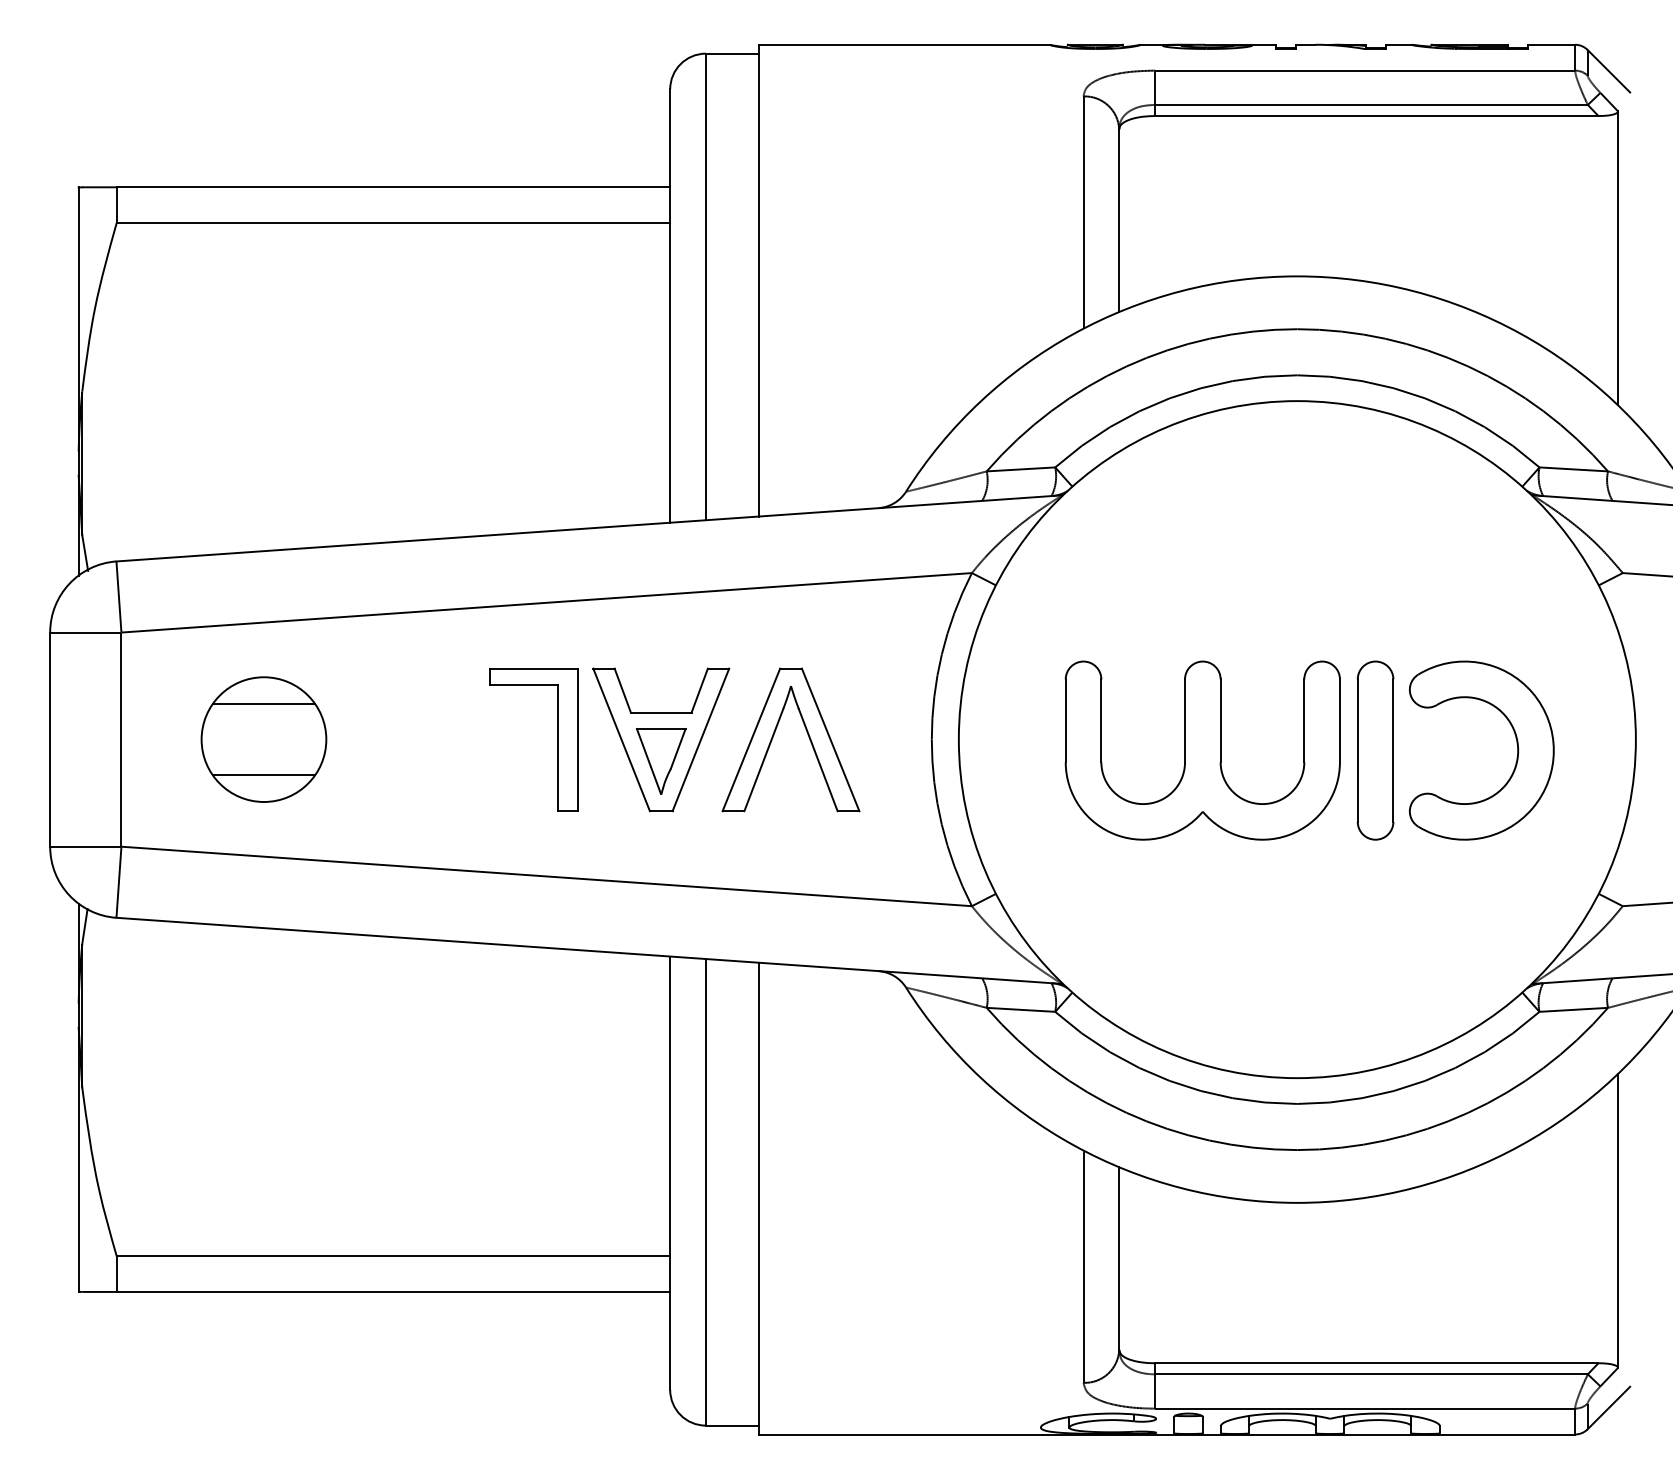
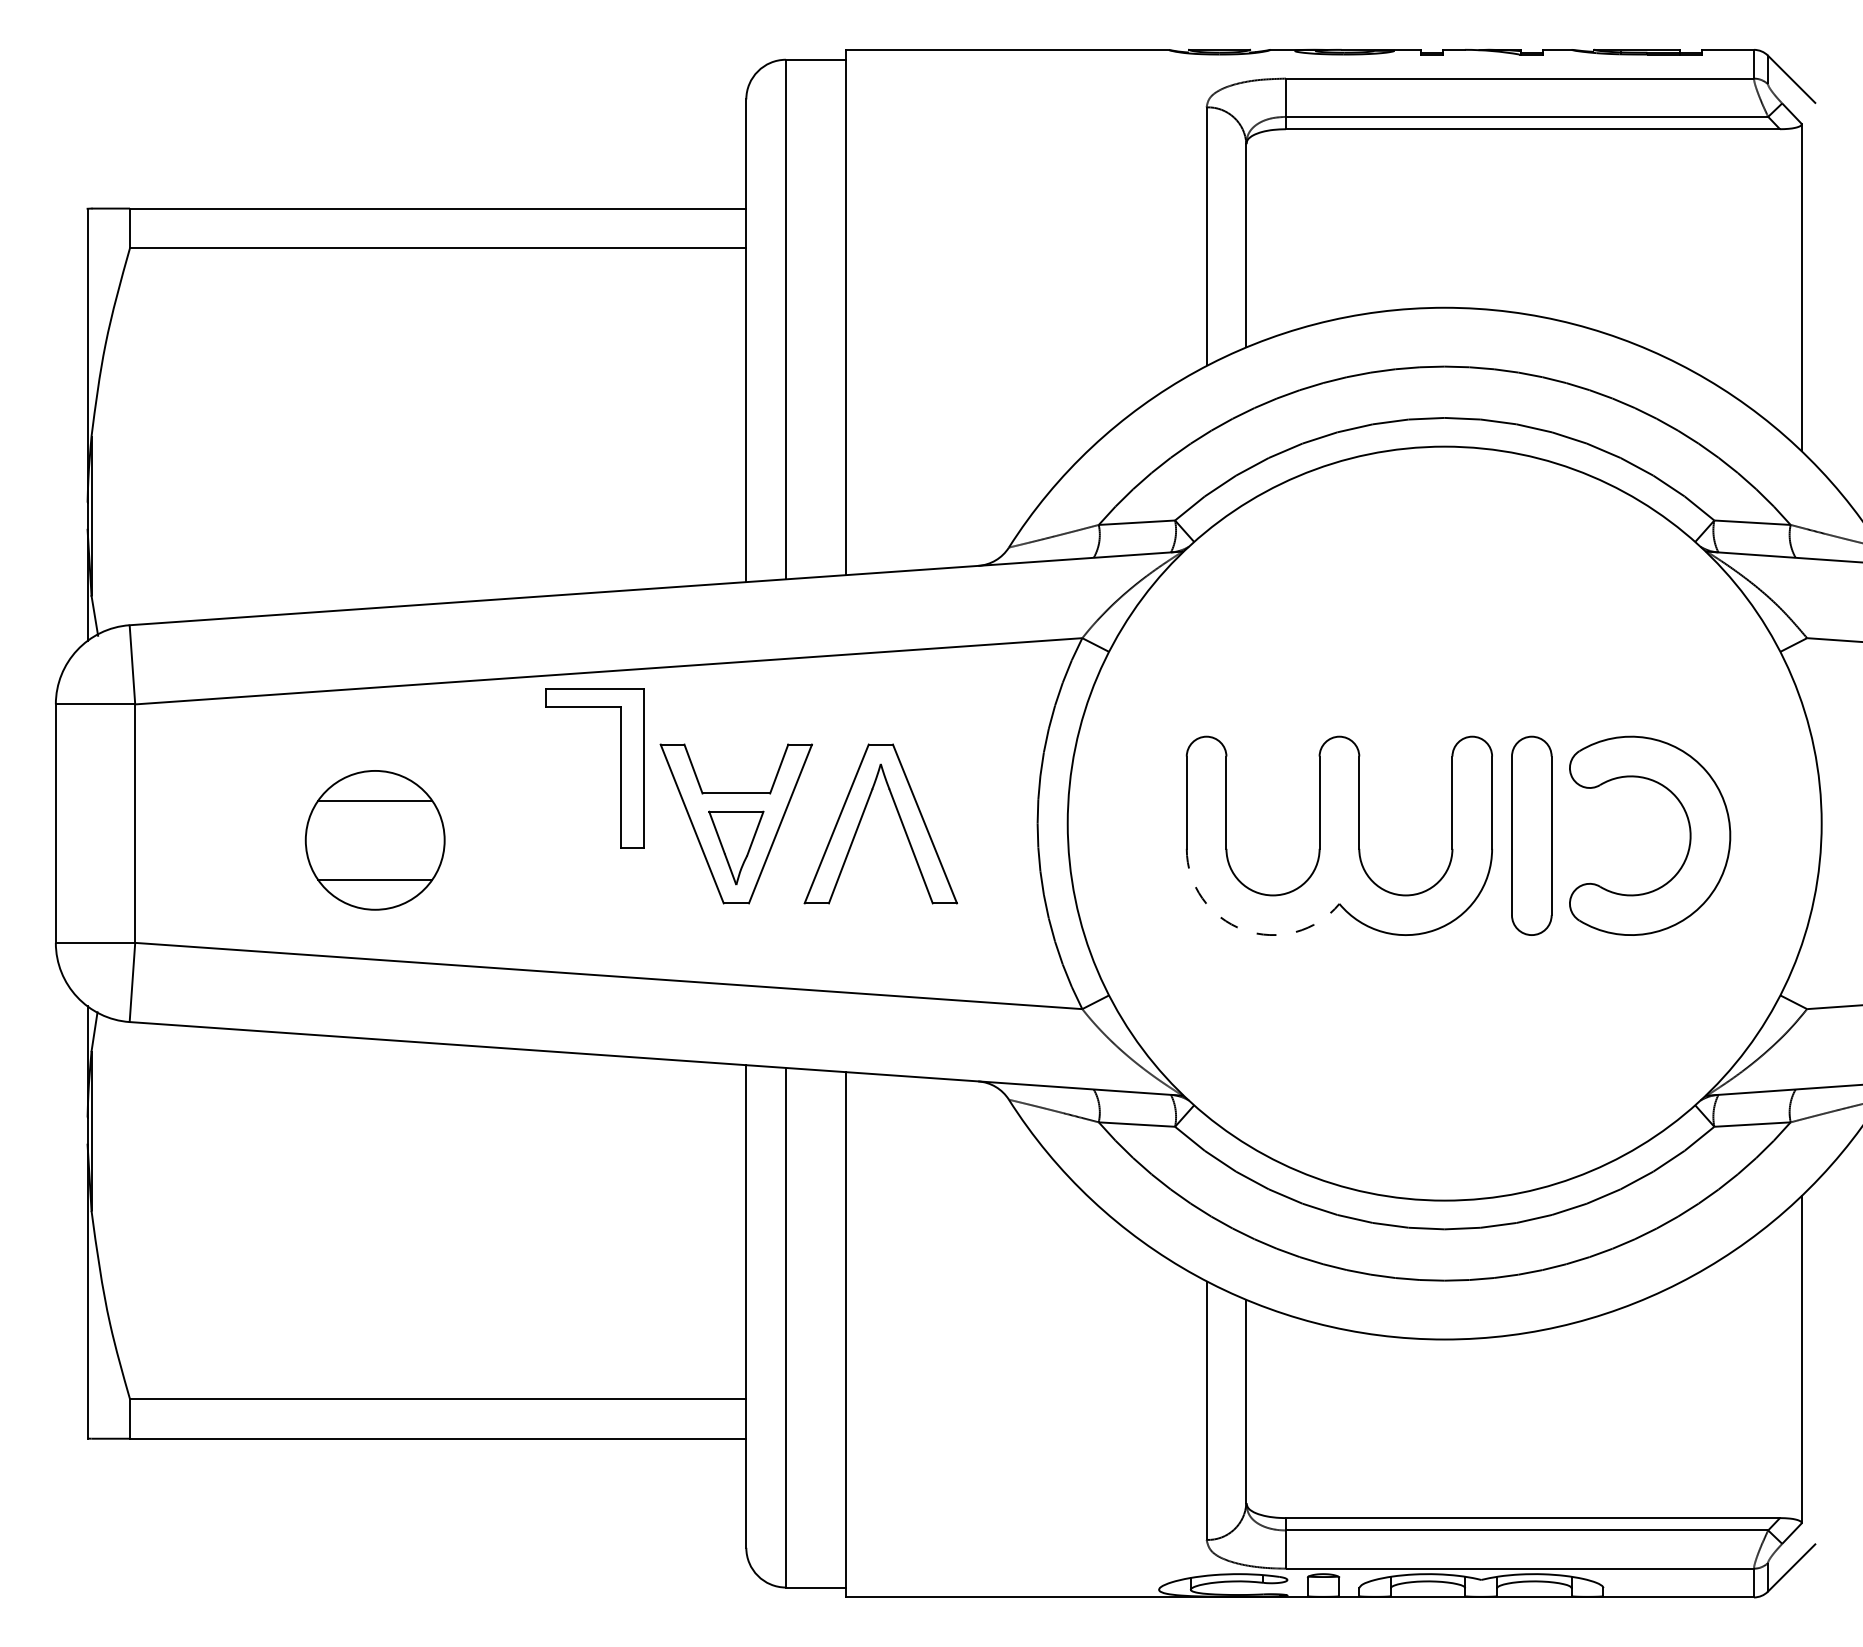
part: (263, 739) -> (374, 840), moved
part: (557, 739) -> (620, 767), moved
arc: (1116, 835) -> (1243, 930), solid -> dashed

